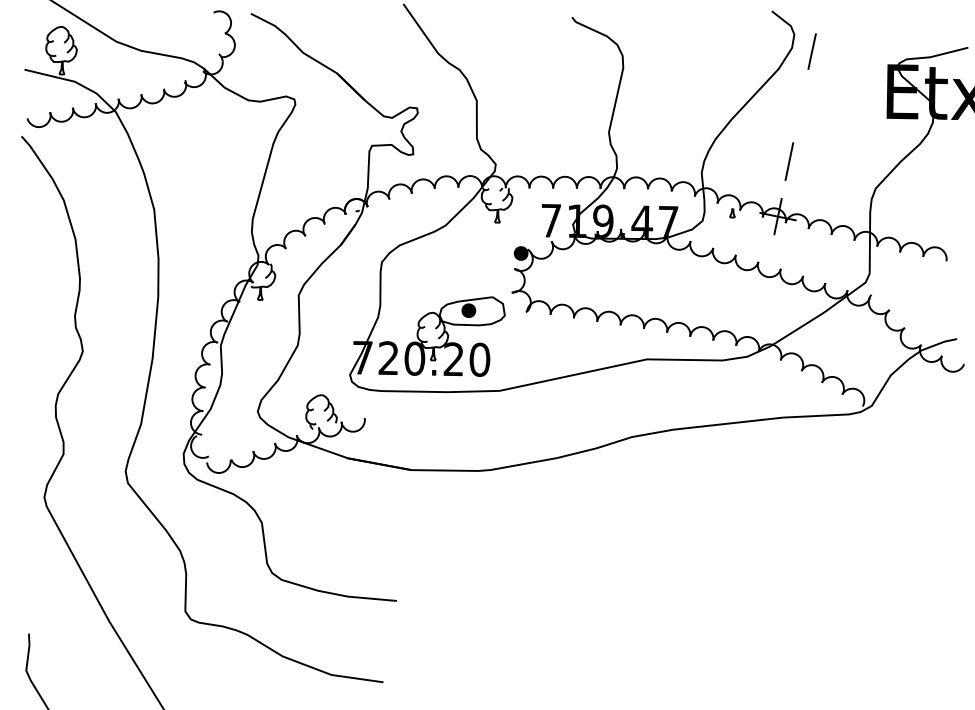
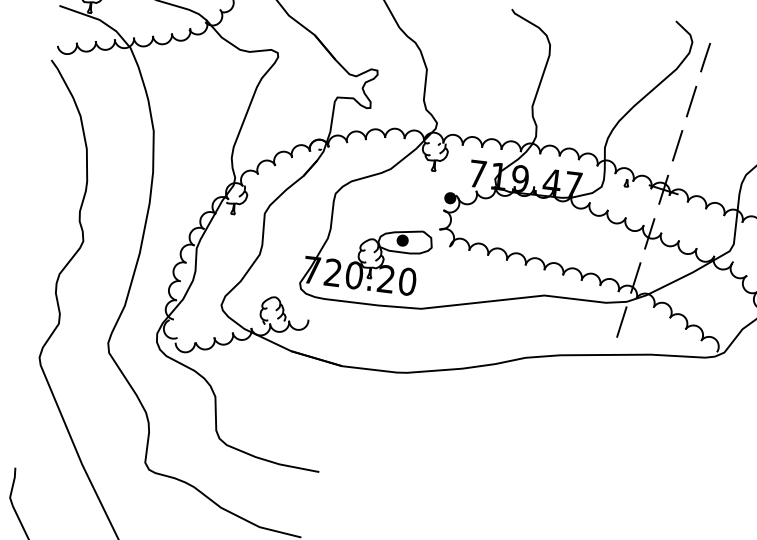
line: (800, 106) -> (691, 101), added
line: (766, 271) -> (649, 233), added
line: (755, 326) -> (635, 277), added
line: (743, 381) -> (621, 321), added

